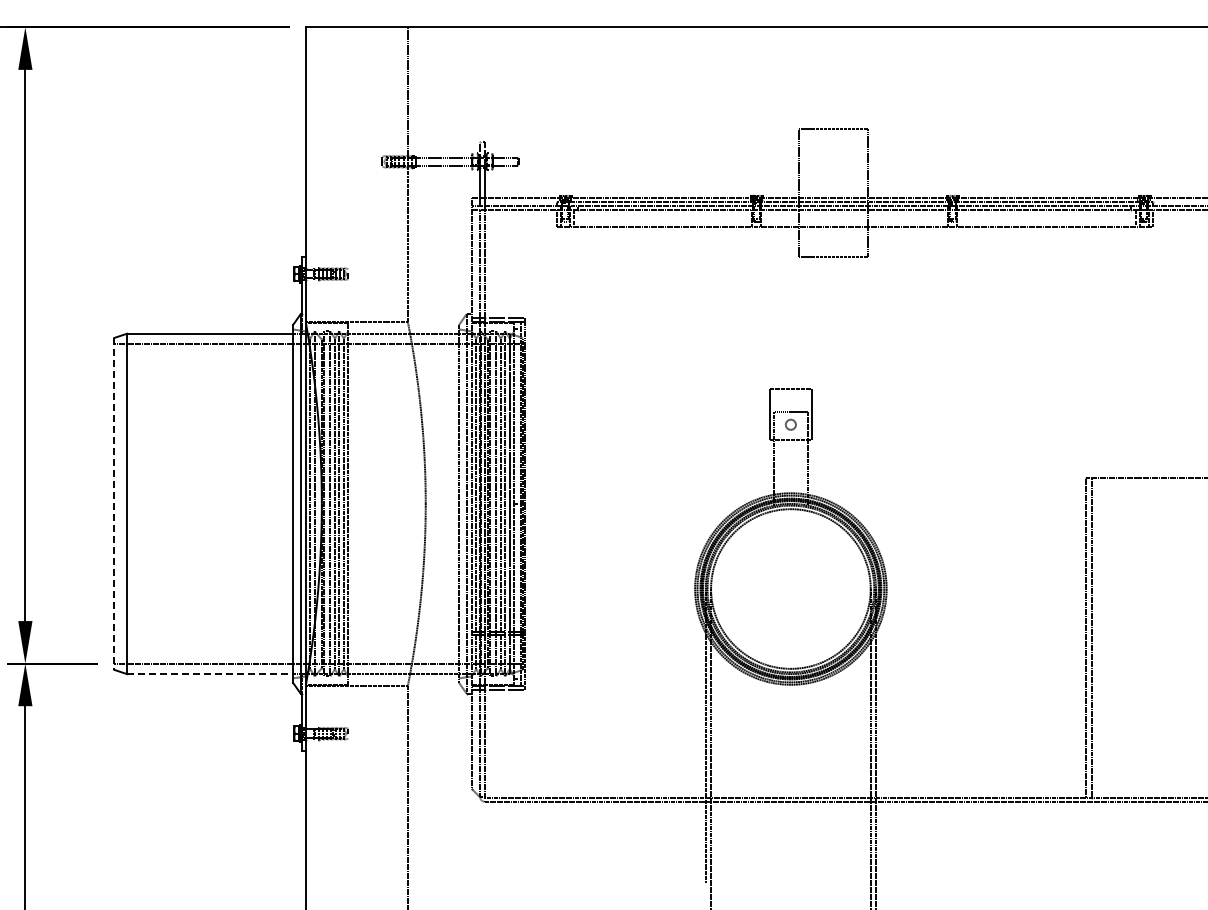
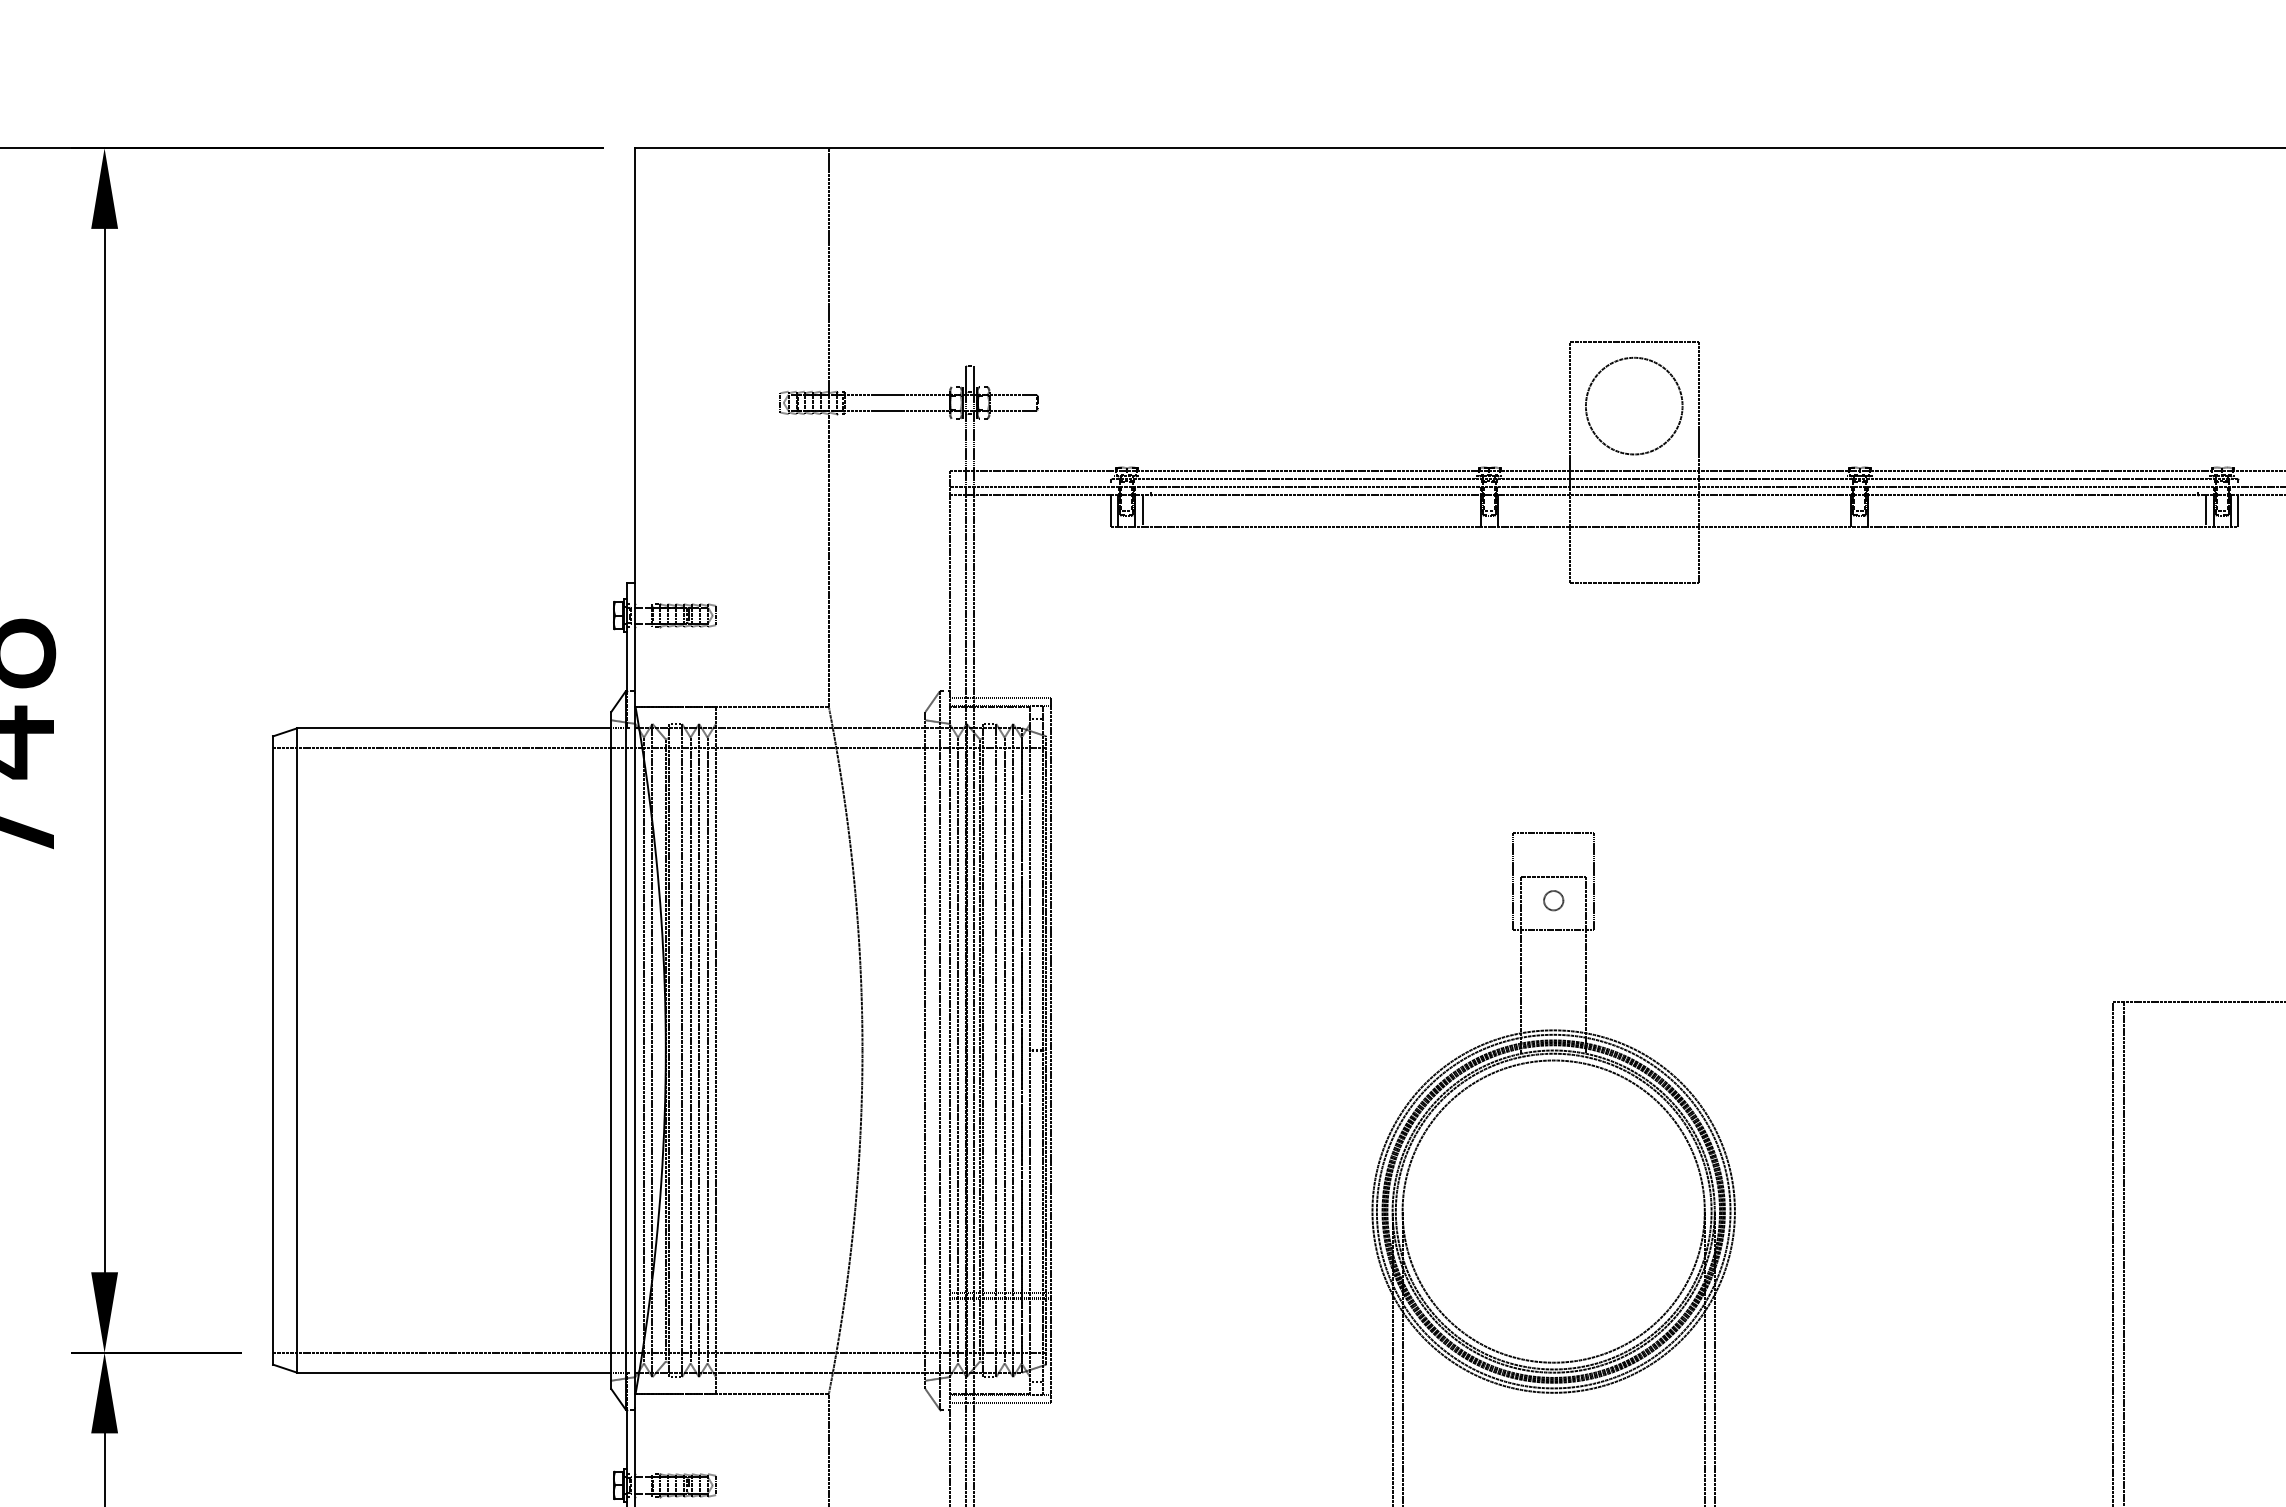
circle: (833, 163) -> (1634, 406), added
line: (114, 503) -> (273, 1049), dashed -> solid
line: (210, 674) -> (455, 1373), dashed -> solid

